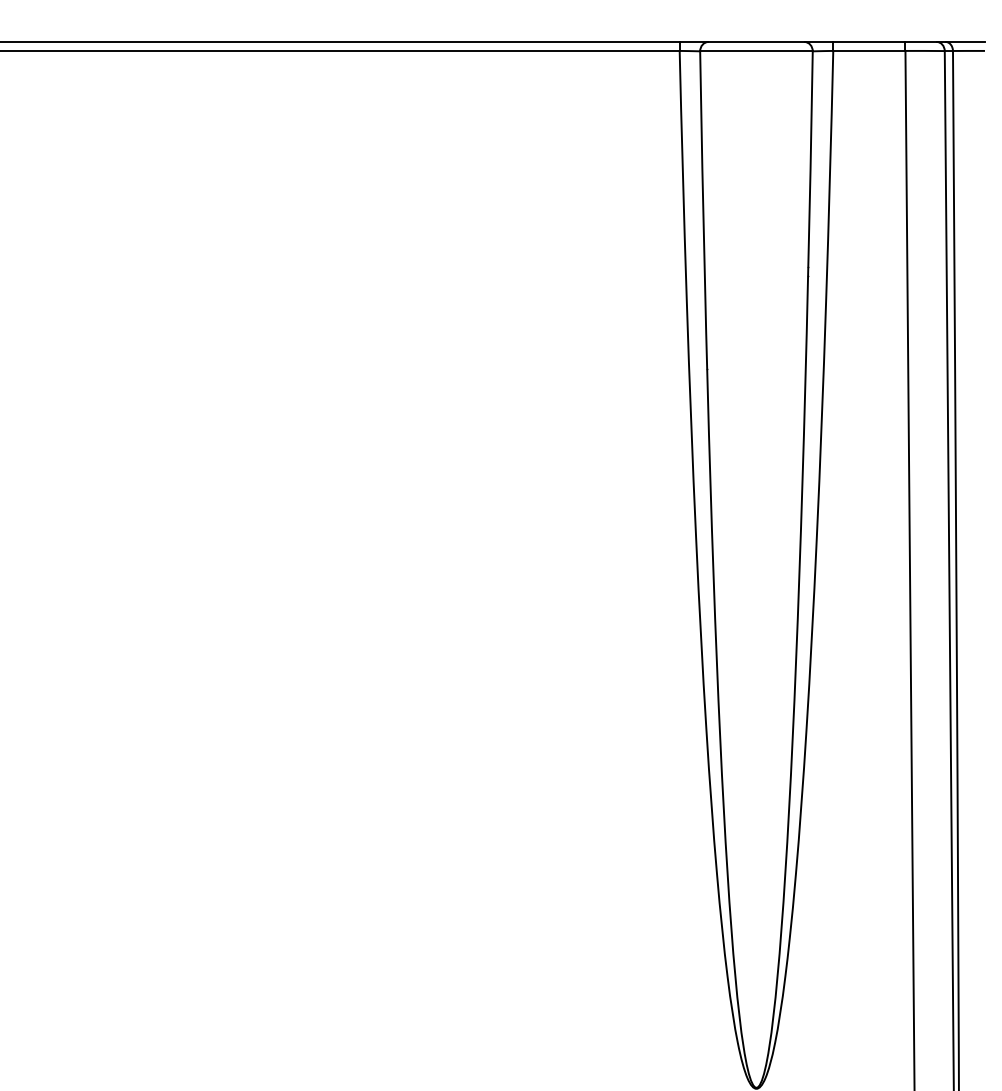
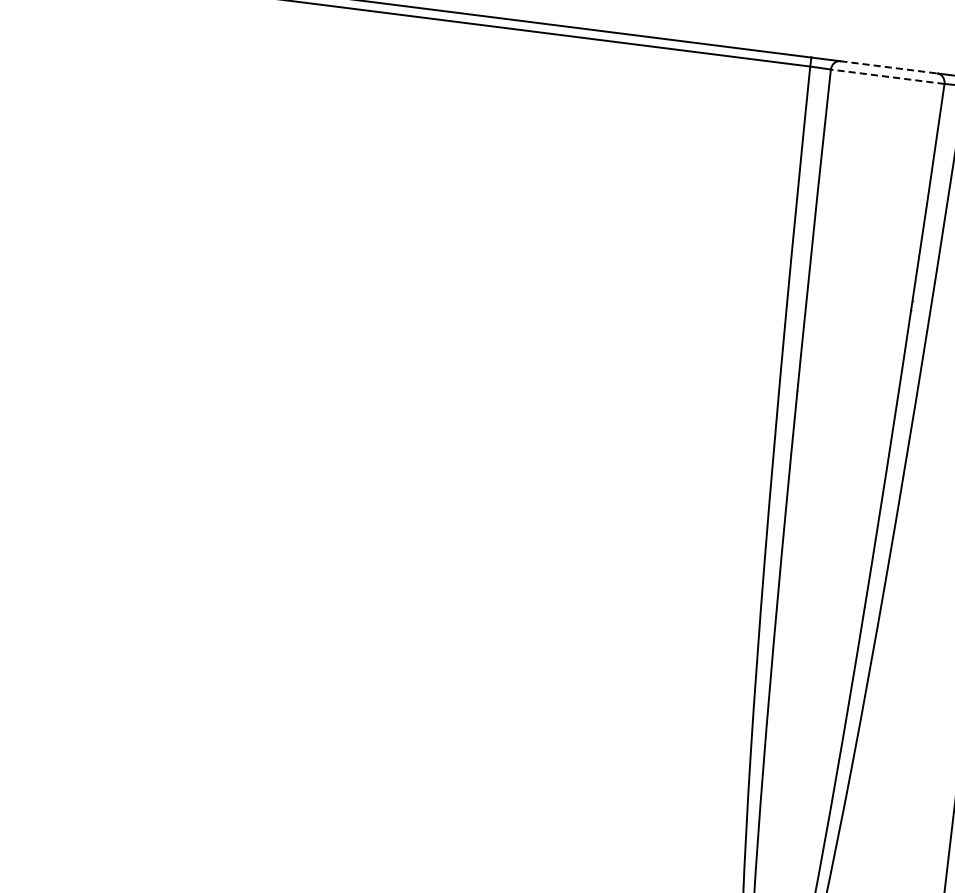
line: (756, 42) -> (888, 67), solid -> dashed
line: (755, 51) -> (886, 76), solid -> dashed

